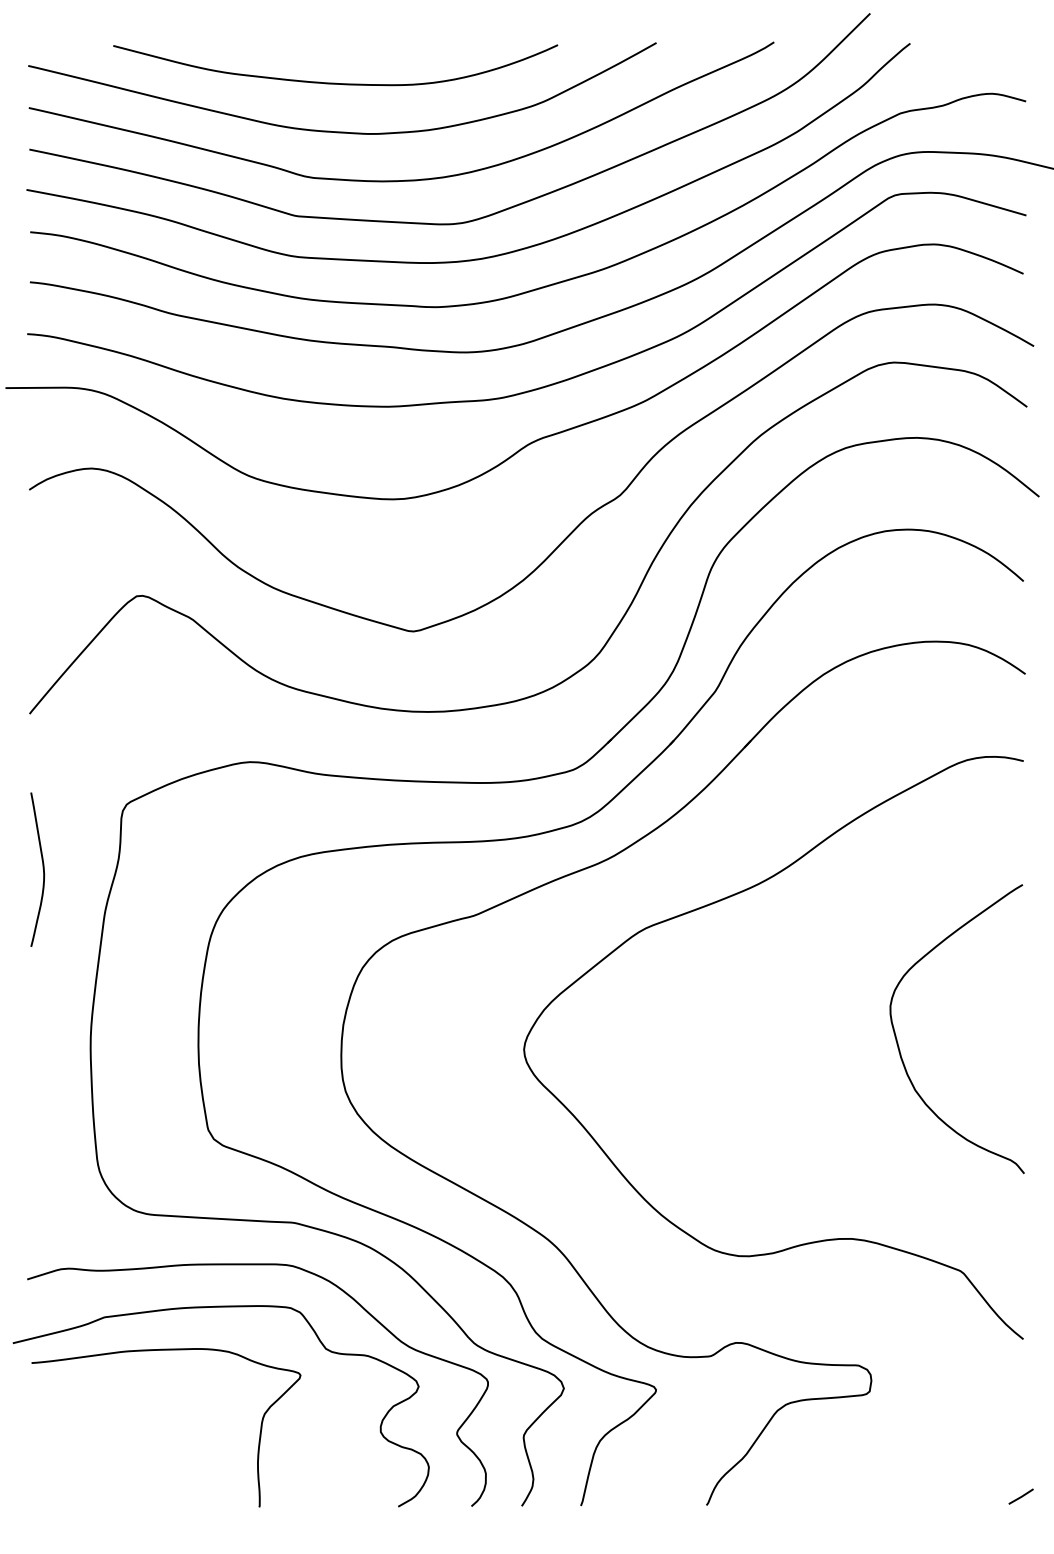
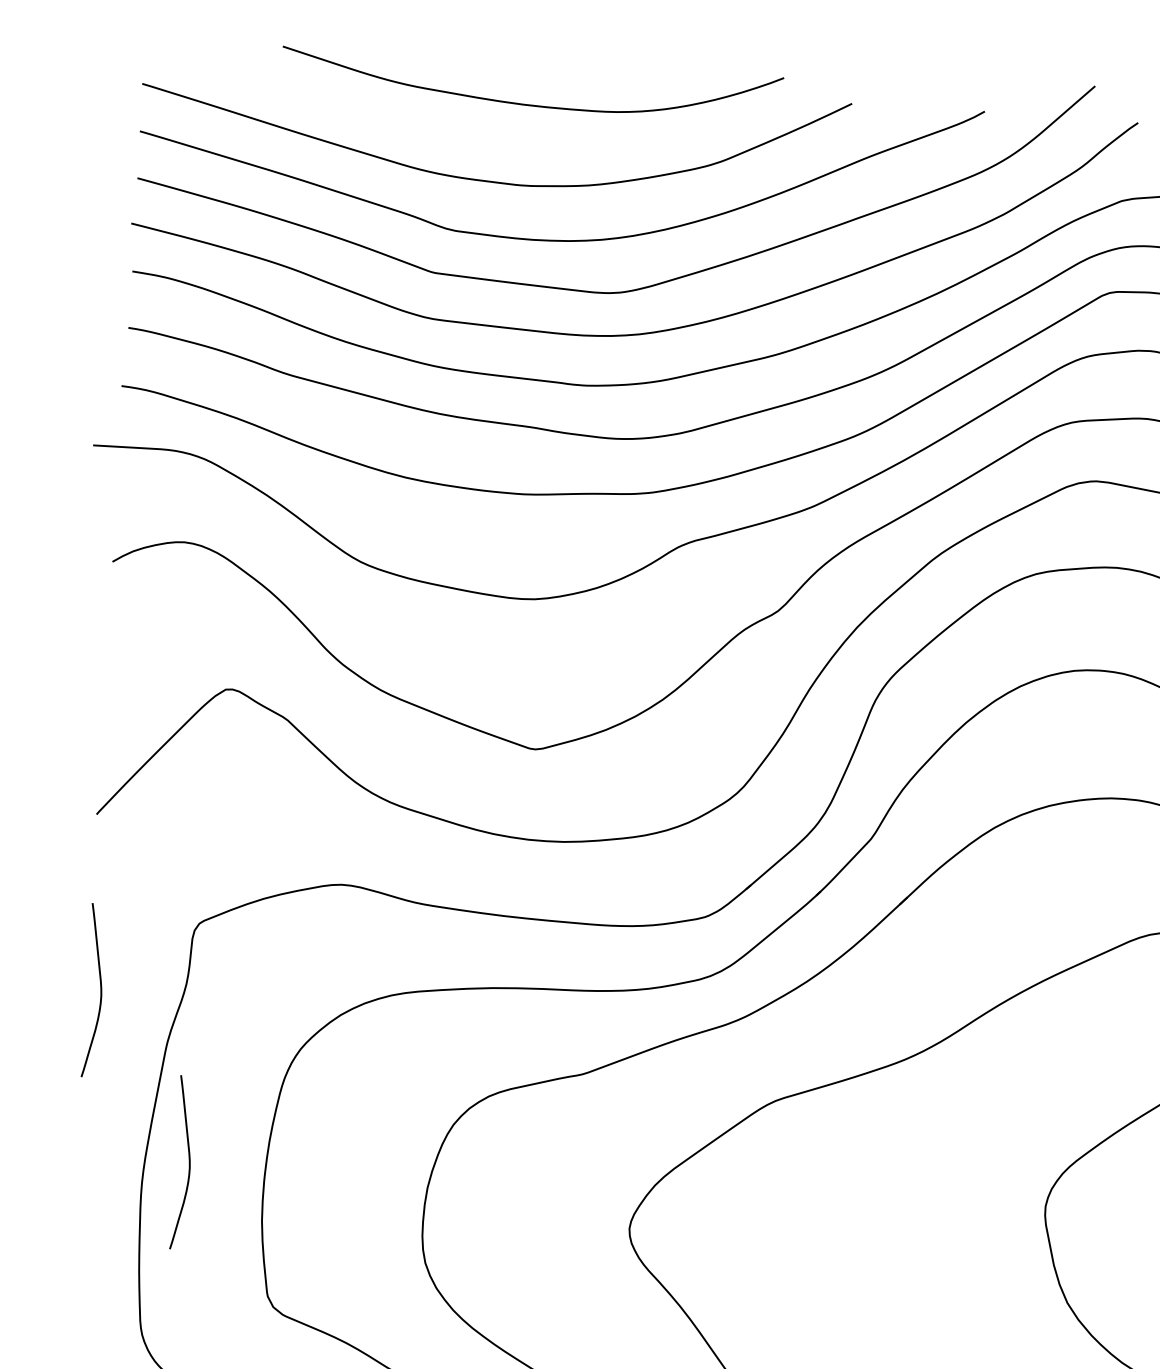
curve: (335, 82) -> (530, 103), moved
curve: (130, 1015) -> (188, 1161), added

